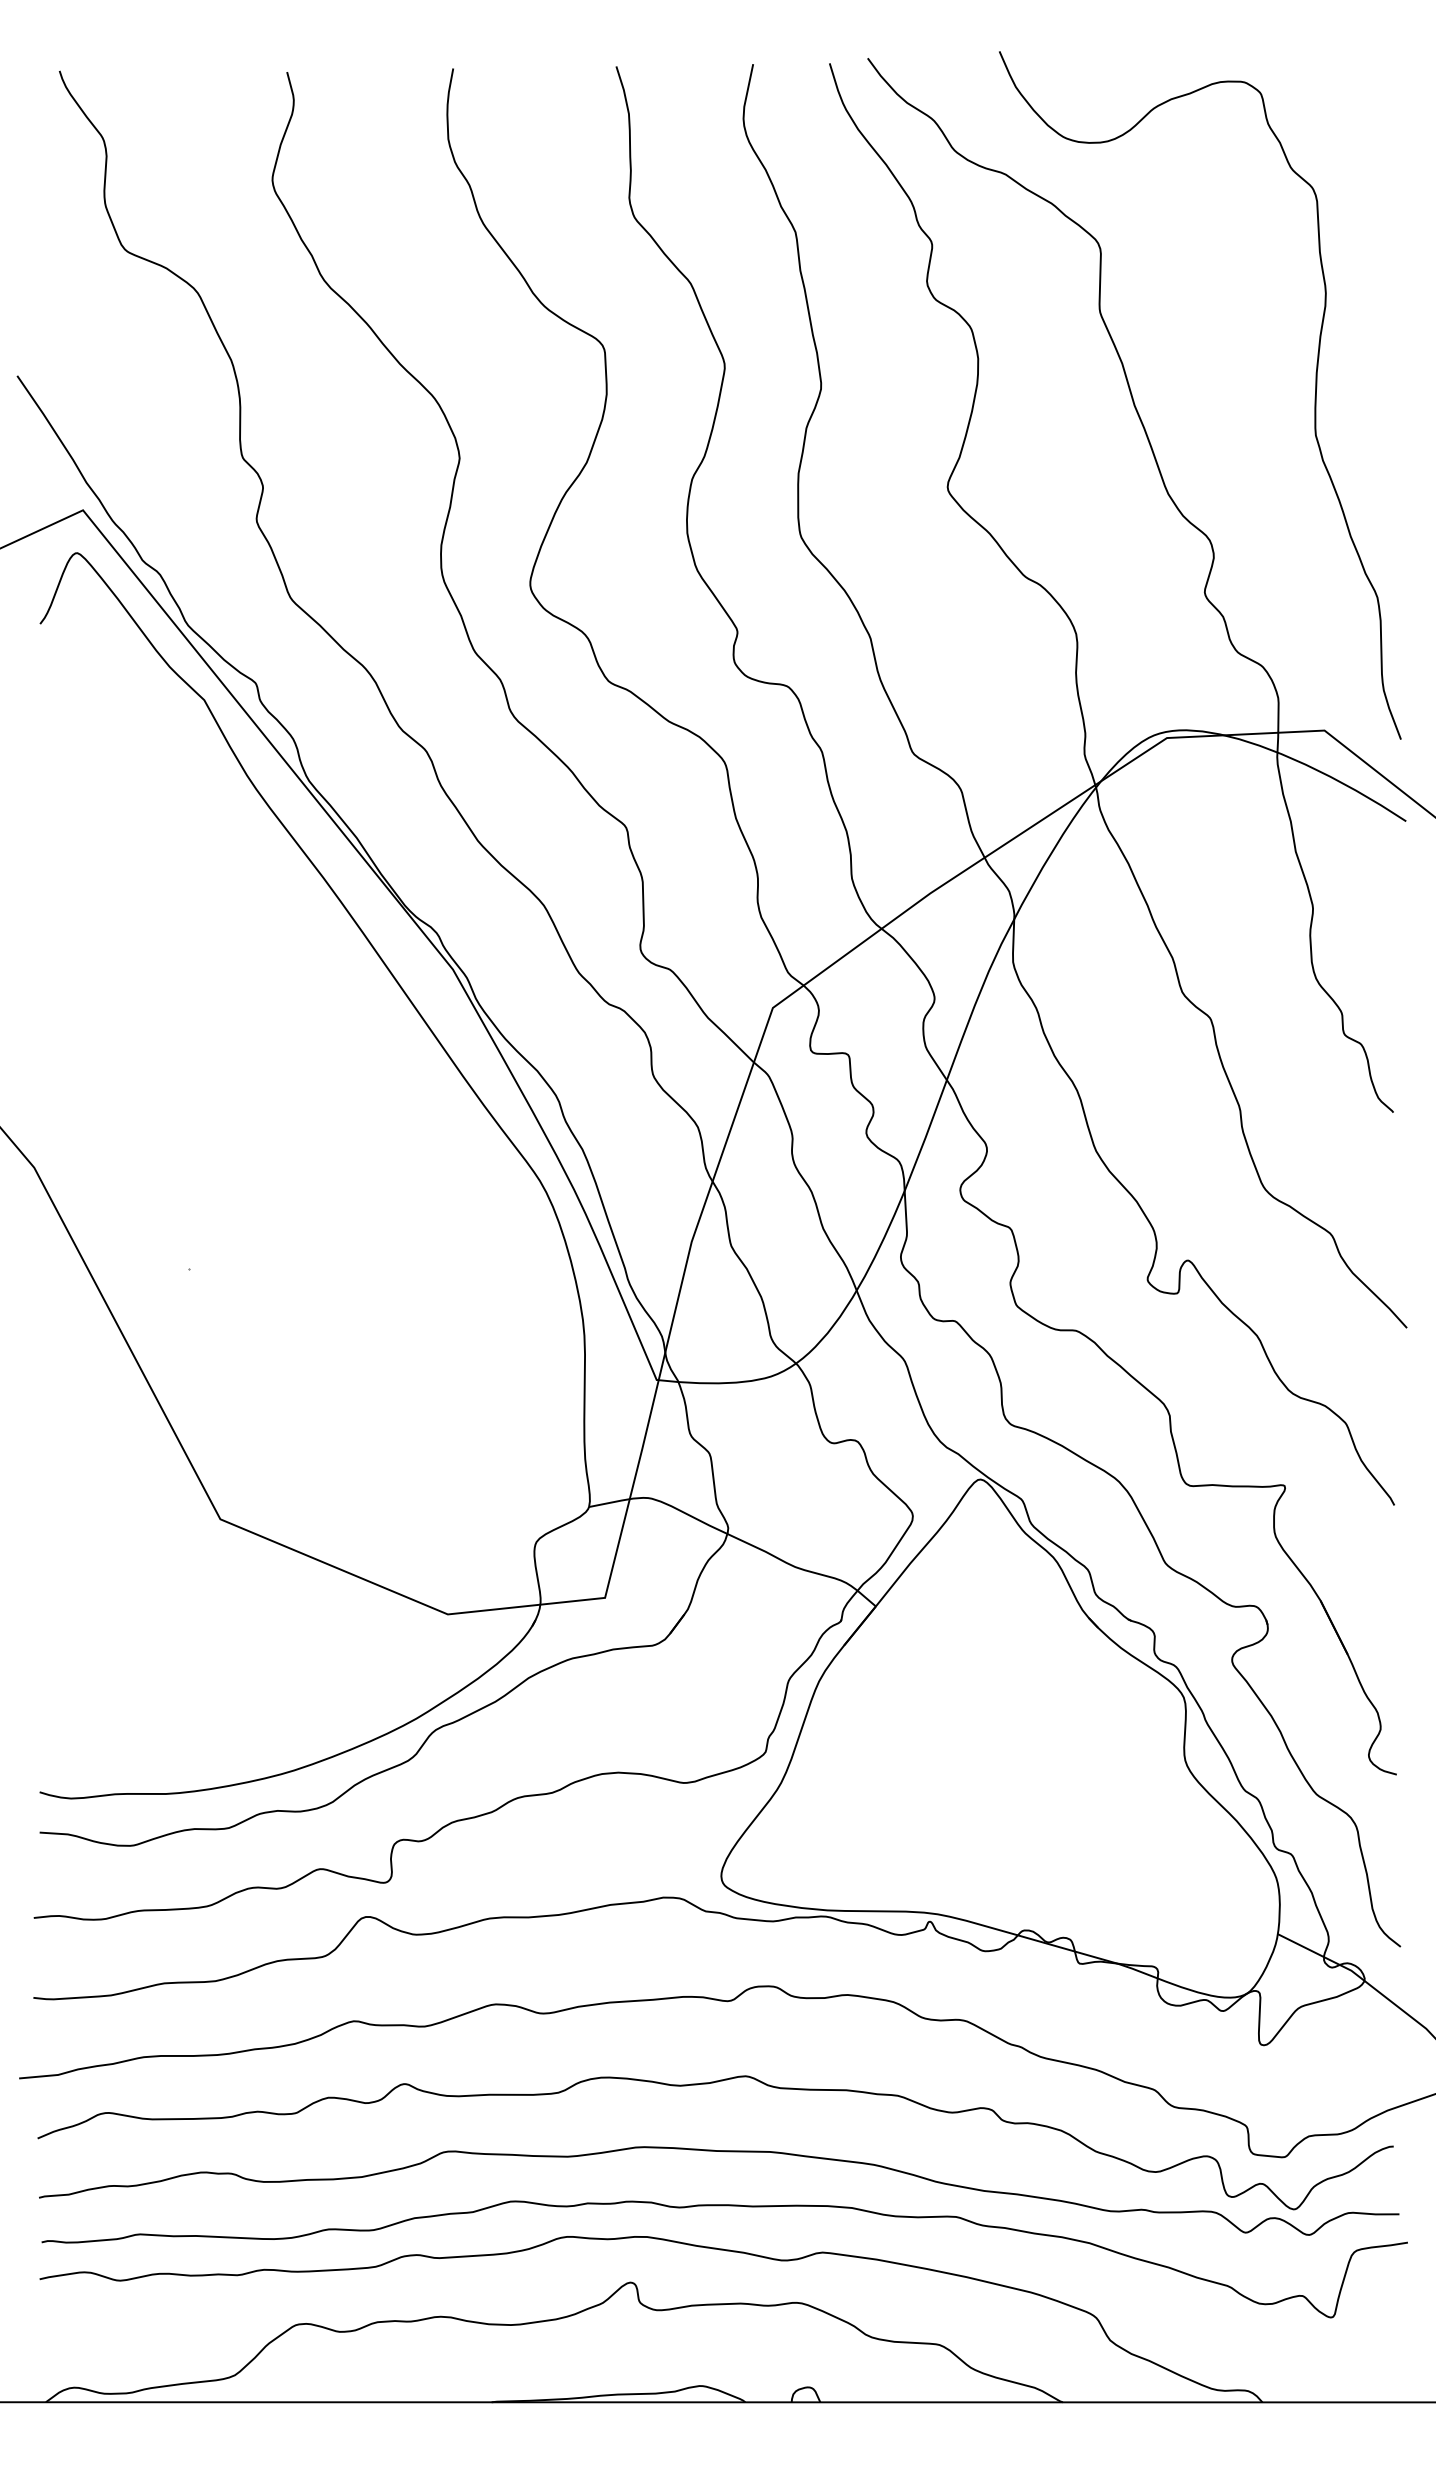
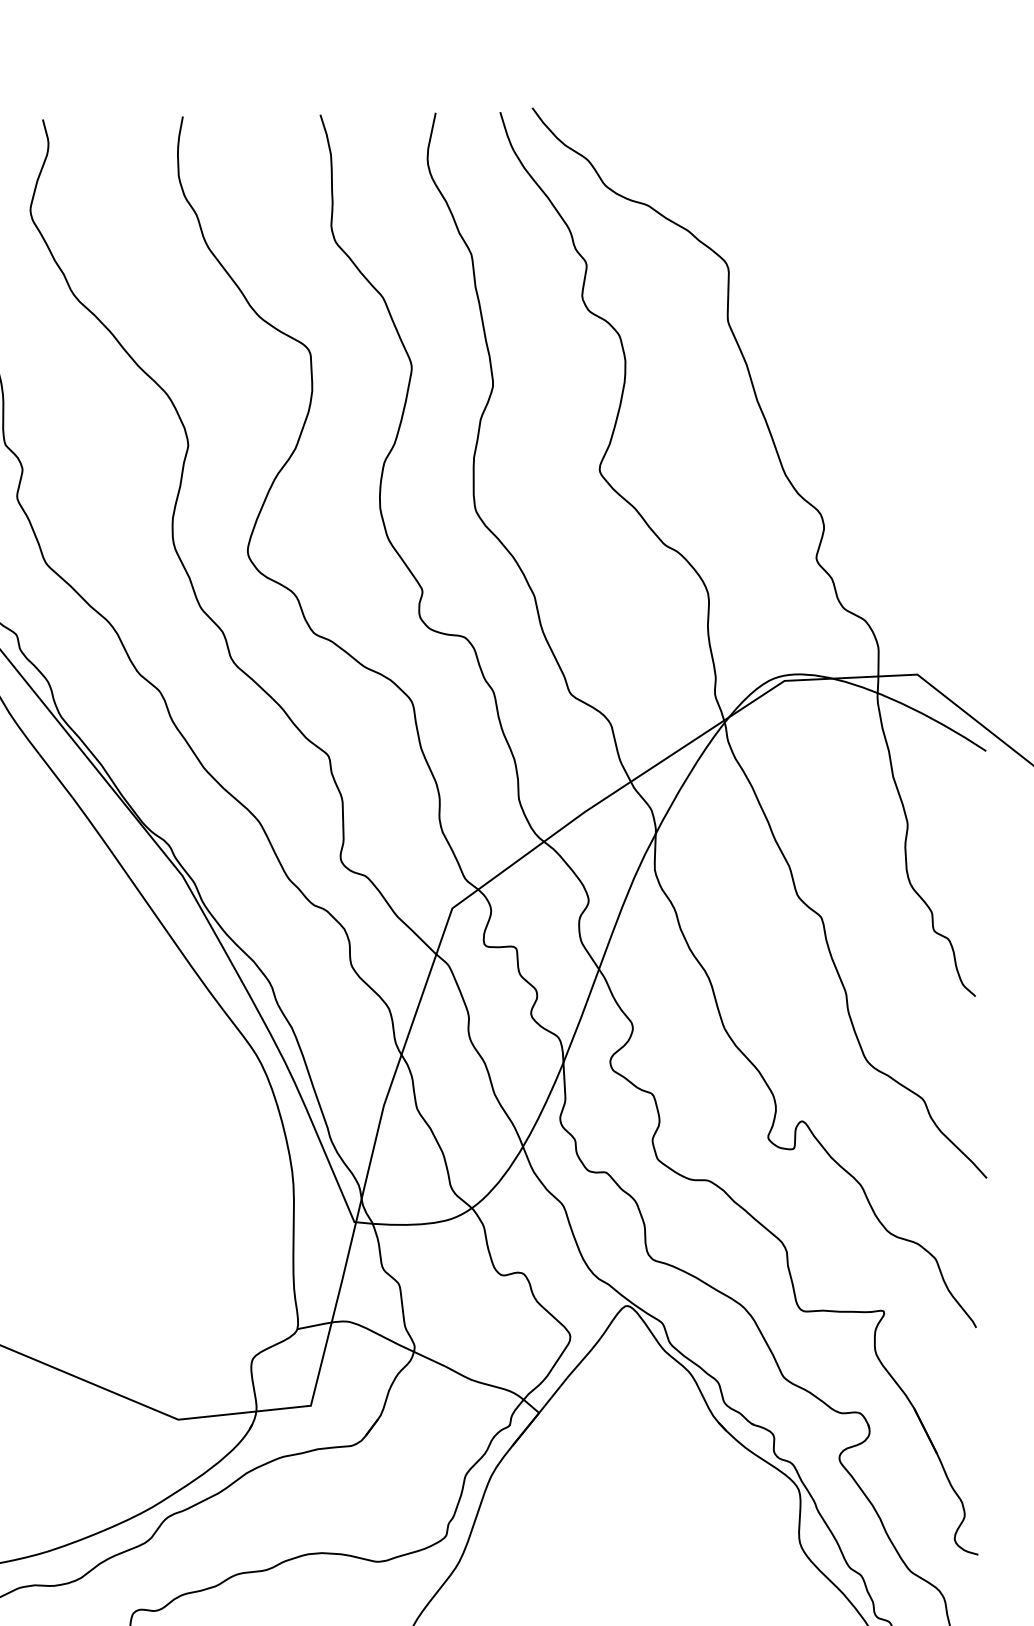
curve: (1314, 396) -> (908, 393), removed

